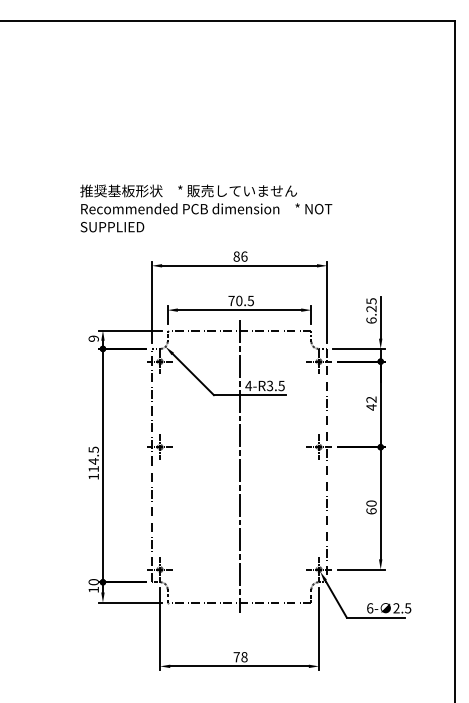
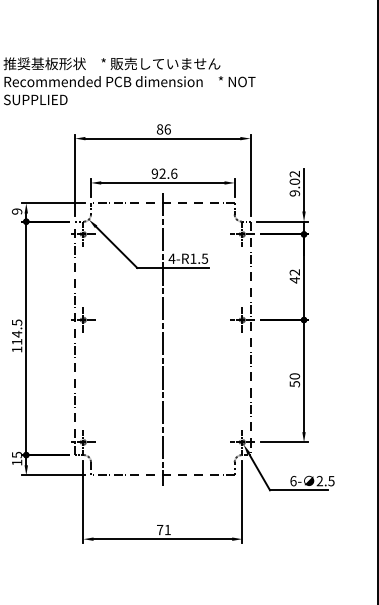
text: (241, 300) -> (164, 173), 70.5 -> 92.6
text: (371, 310) -> (294, 183), 6.25 -> 9.02
text: (269, 385) -> (192, 258), 4-R3.5 -> 4-R1.5
text: (371, 511) -> (294, 384), 60 -> 50
text: (93, 582) -> (16, 455), 10 -> 15
text: (244, 657) -> (167, 530), 78 -> 71

